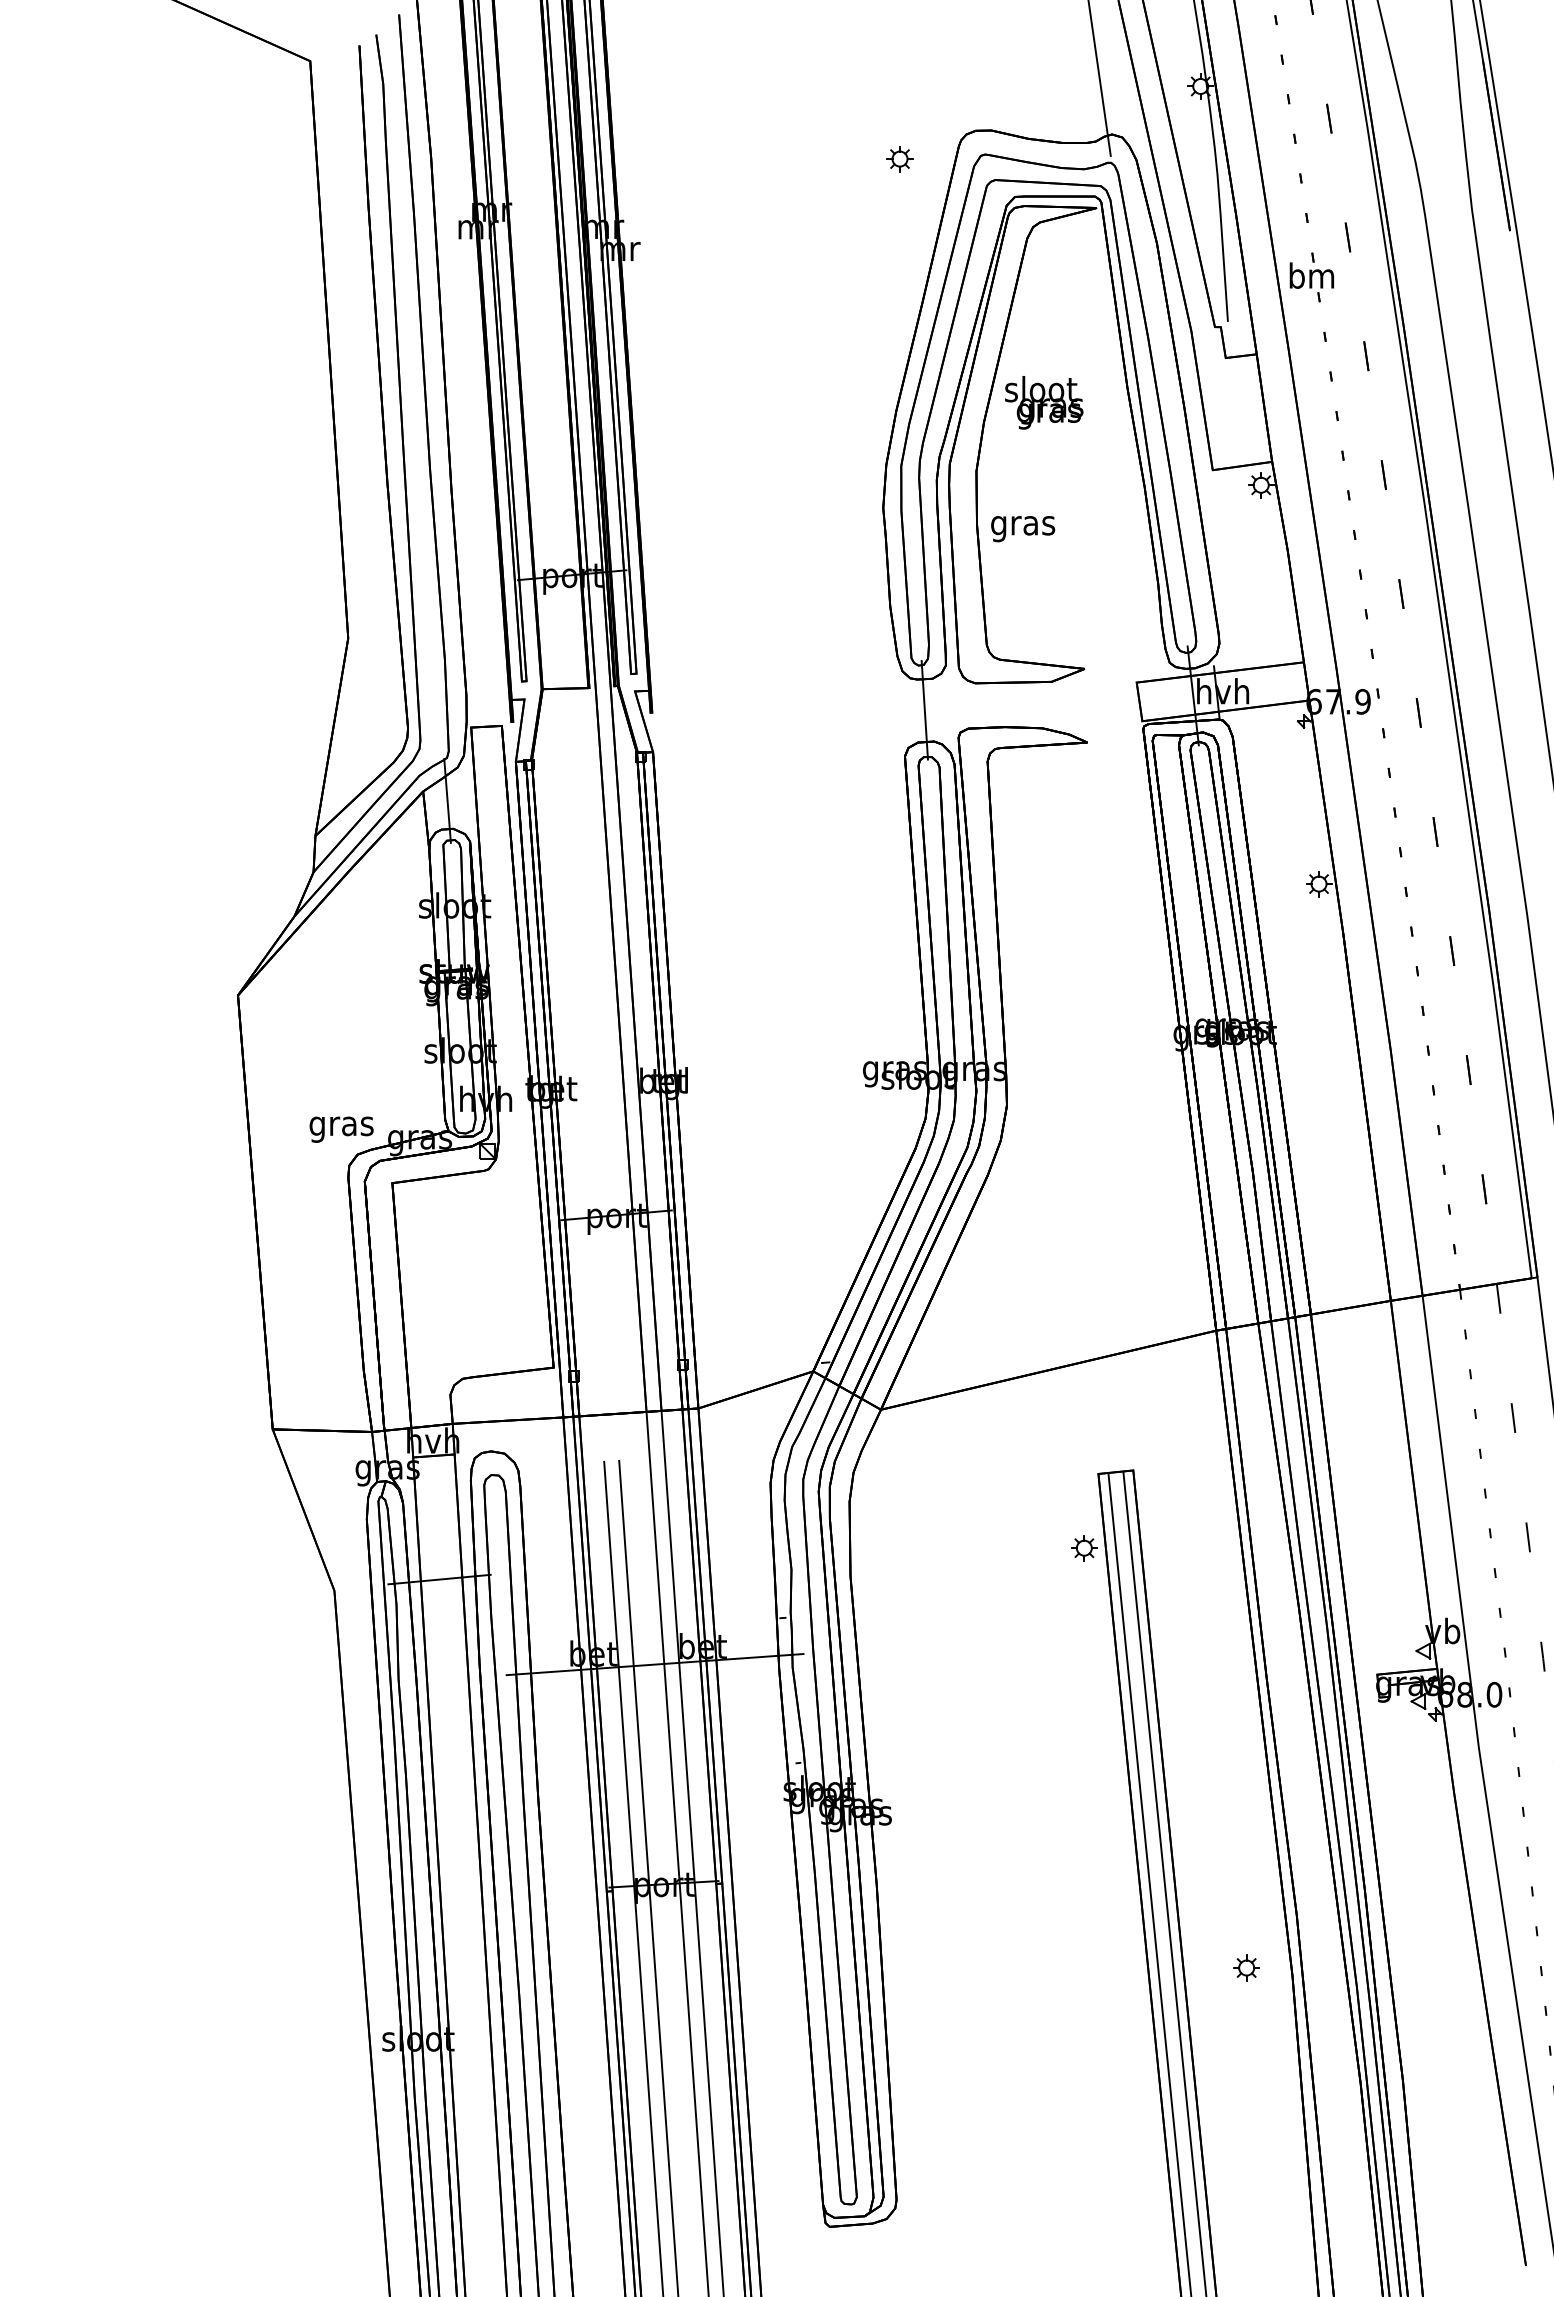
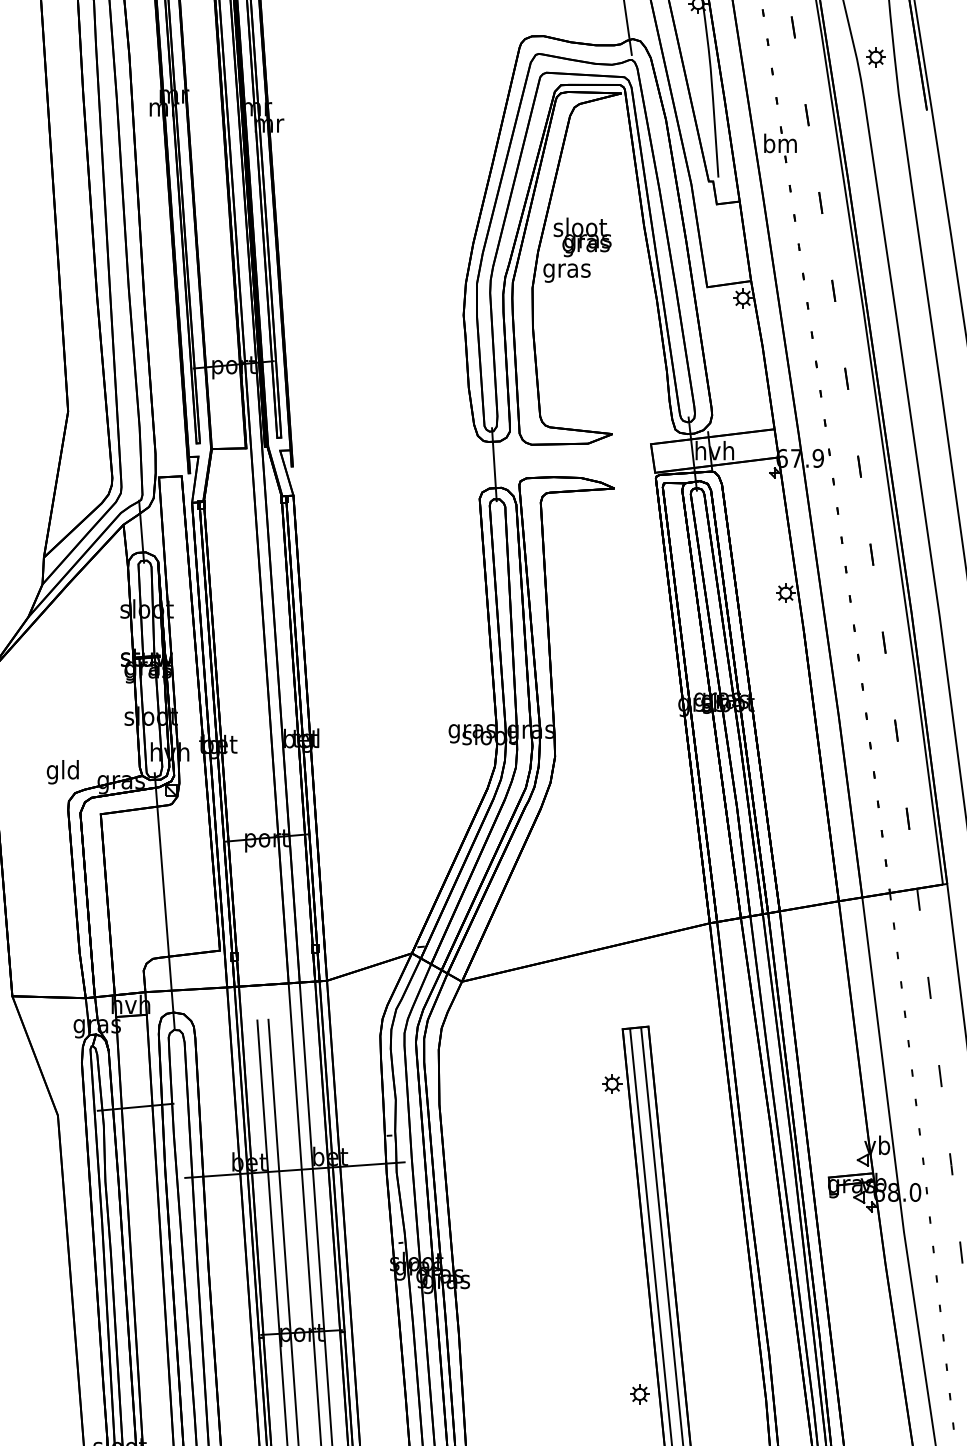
part: (899, 159) -> (875, 57), moved
text: (1023, 529) -> (567, 273), moved
text: (341, 1125) -> (63, 771), gras -> gld
line: (478, 1301) -> (164, 901), added
part: (1246, 1967) -> (639, 1394), moved

